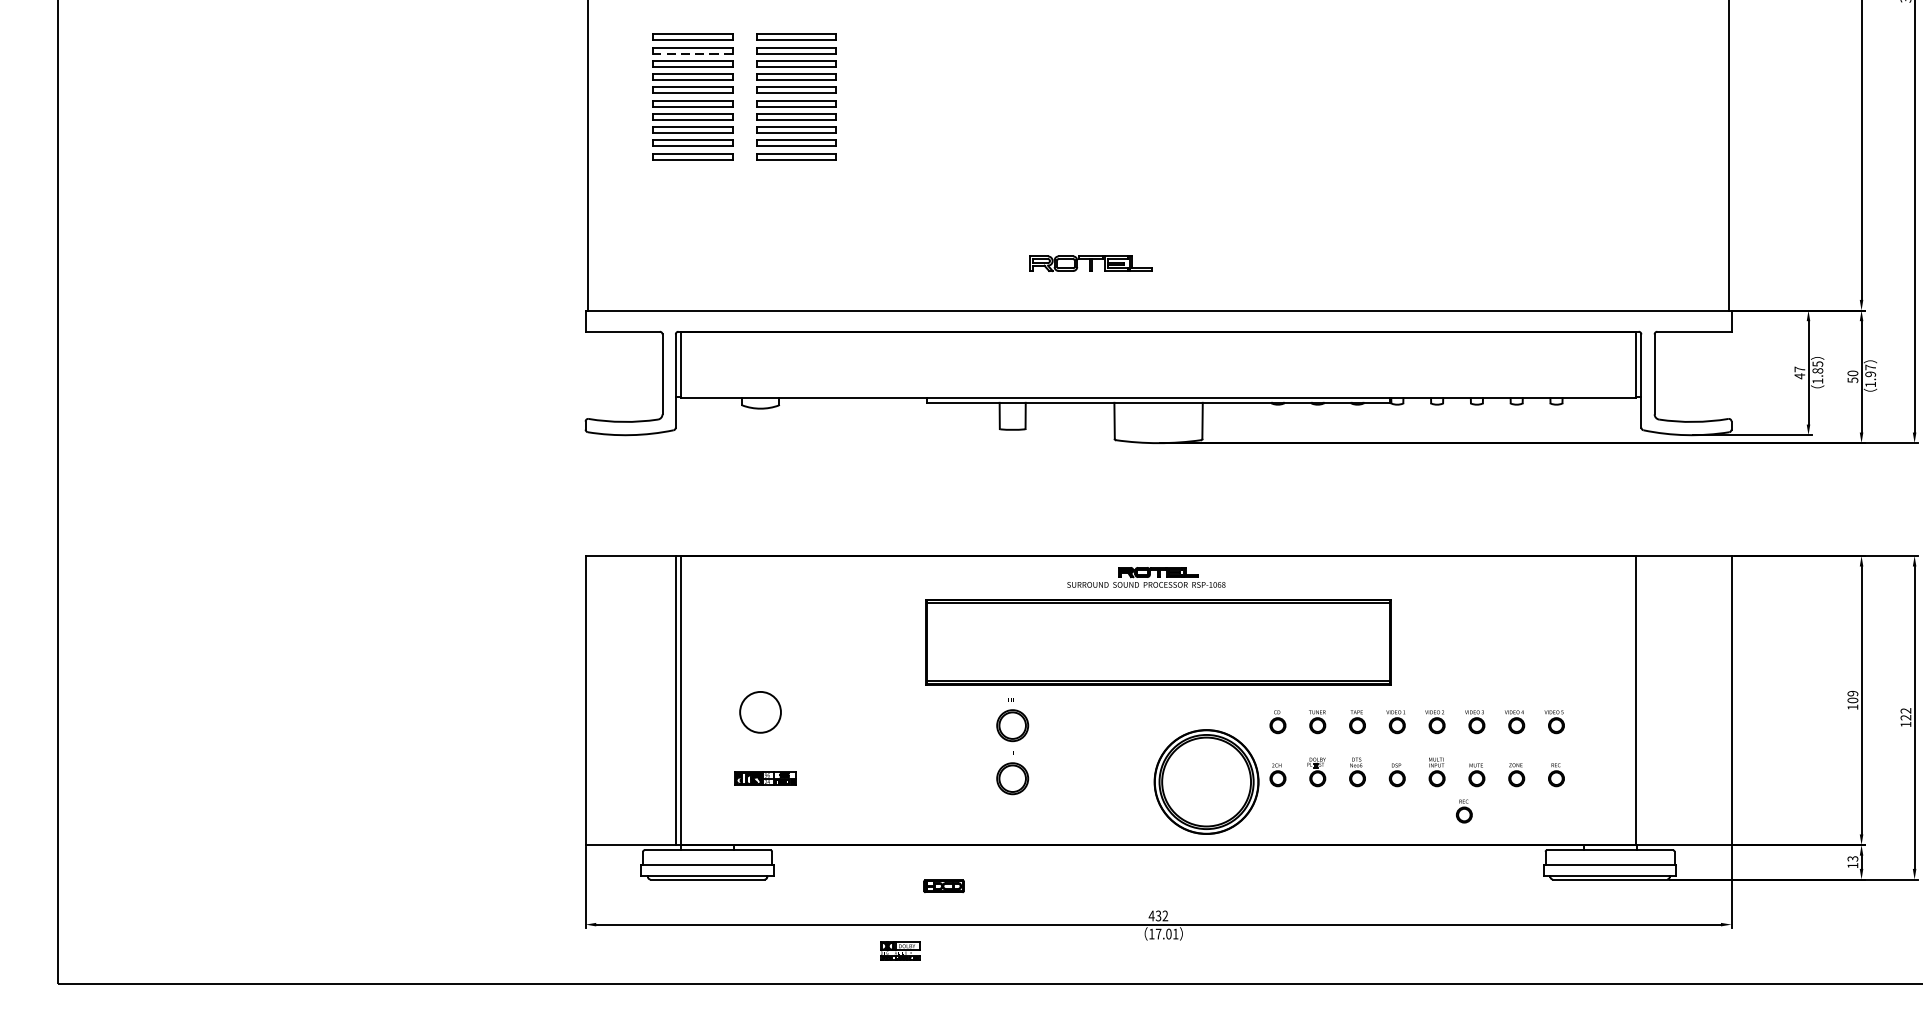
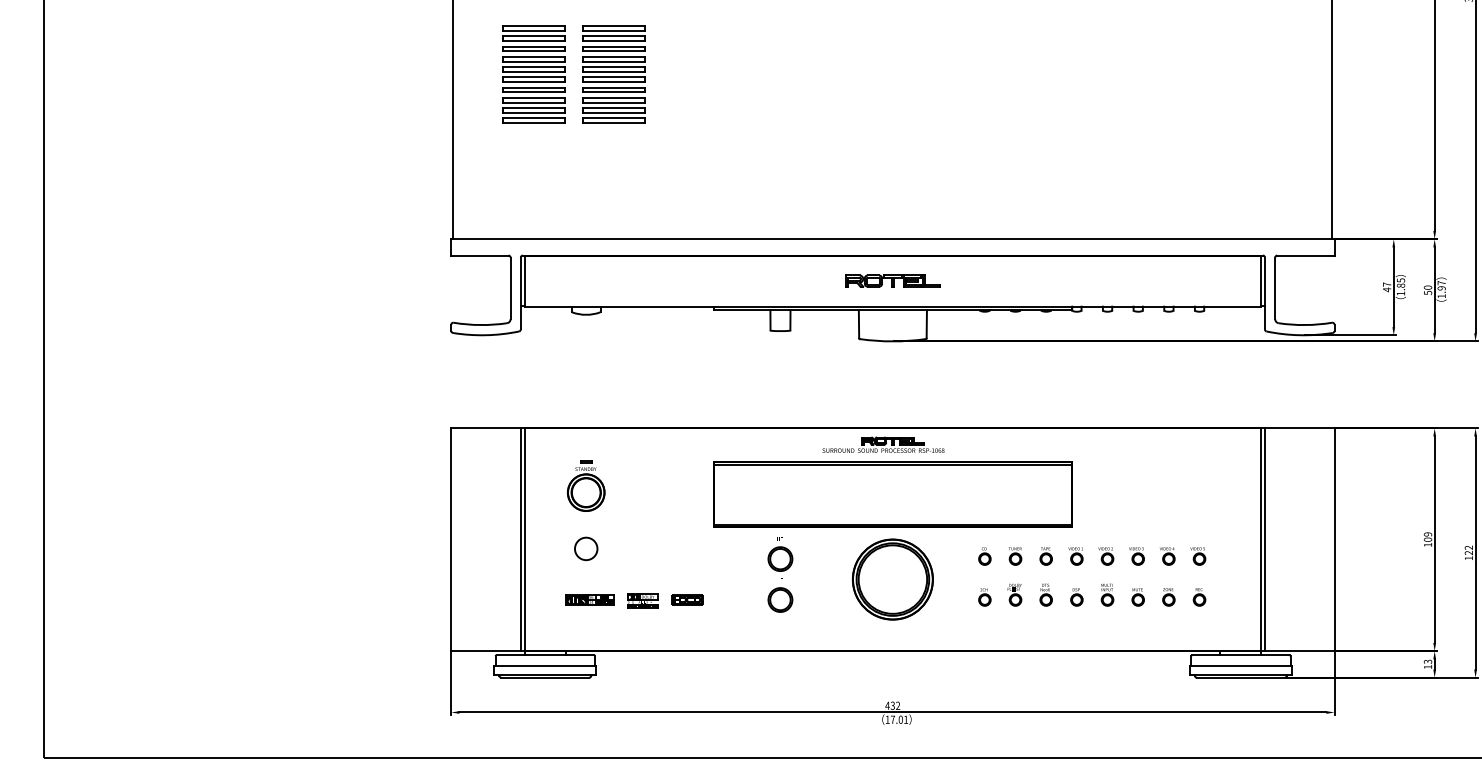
line: (693, 54) -> (534, 41), dashed -> solid
part: (1090, 262) -> (892, 280), moved
part: (761, 630) -> (586, 485), added
line: (1640, 700) -> (1264, 539), added
circle: (761, 711) -> (586, 548), size x0.71
part: (1206, 781) -> (892, 579), moved
part: (1464, 811) -> (1128, 625), removed
part: (943, 885) -> (687, 599), moved
part: (899, 950) -> (642, 600), moved

